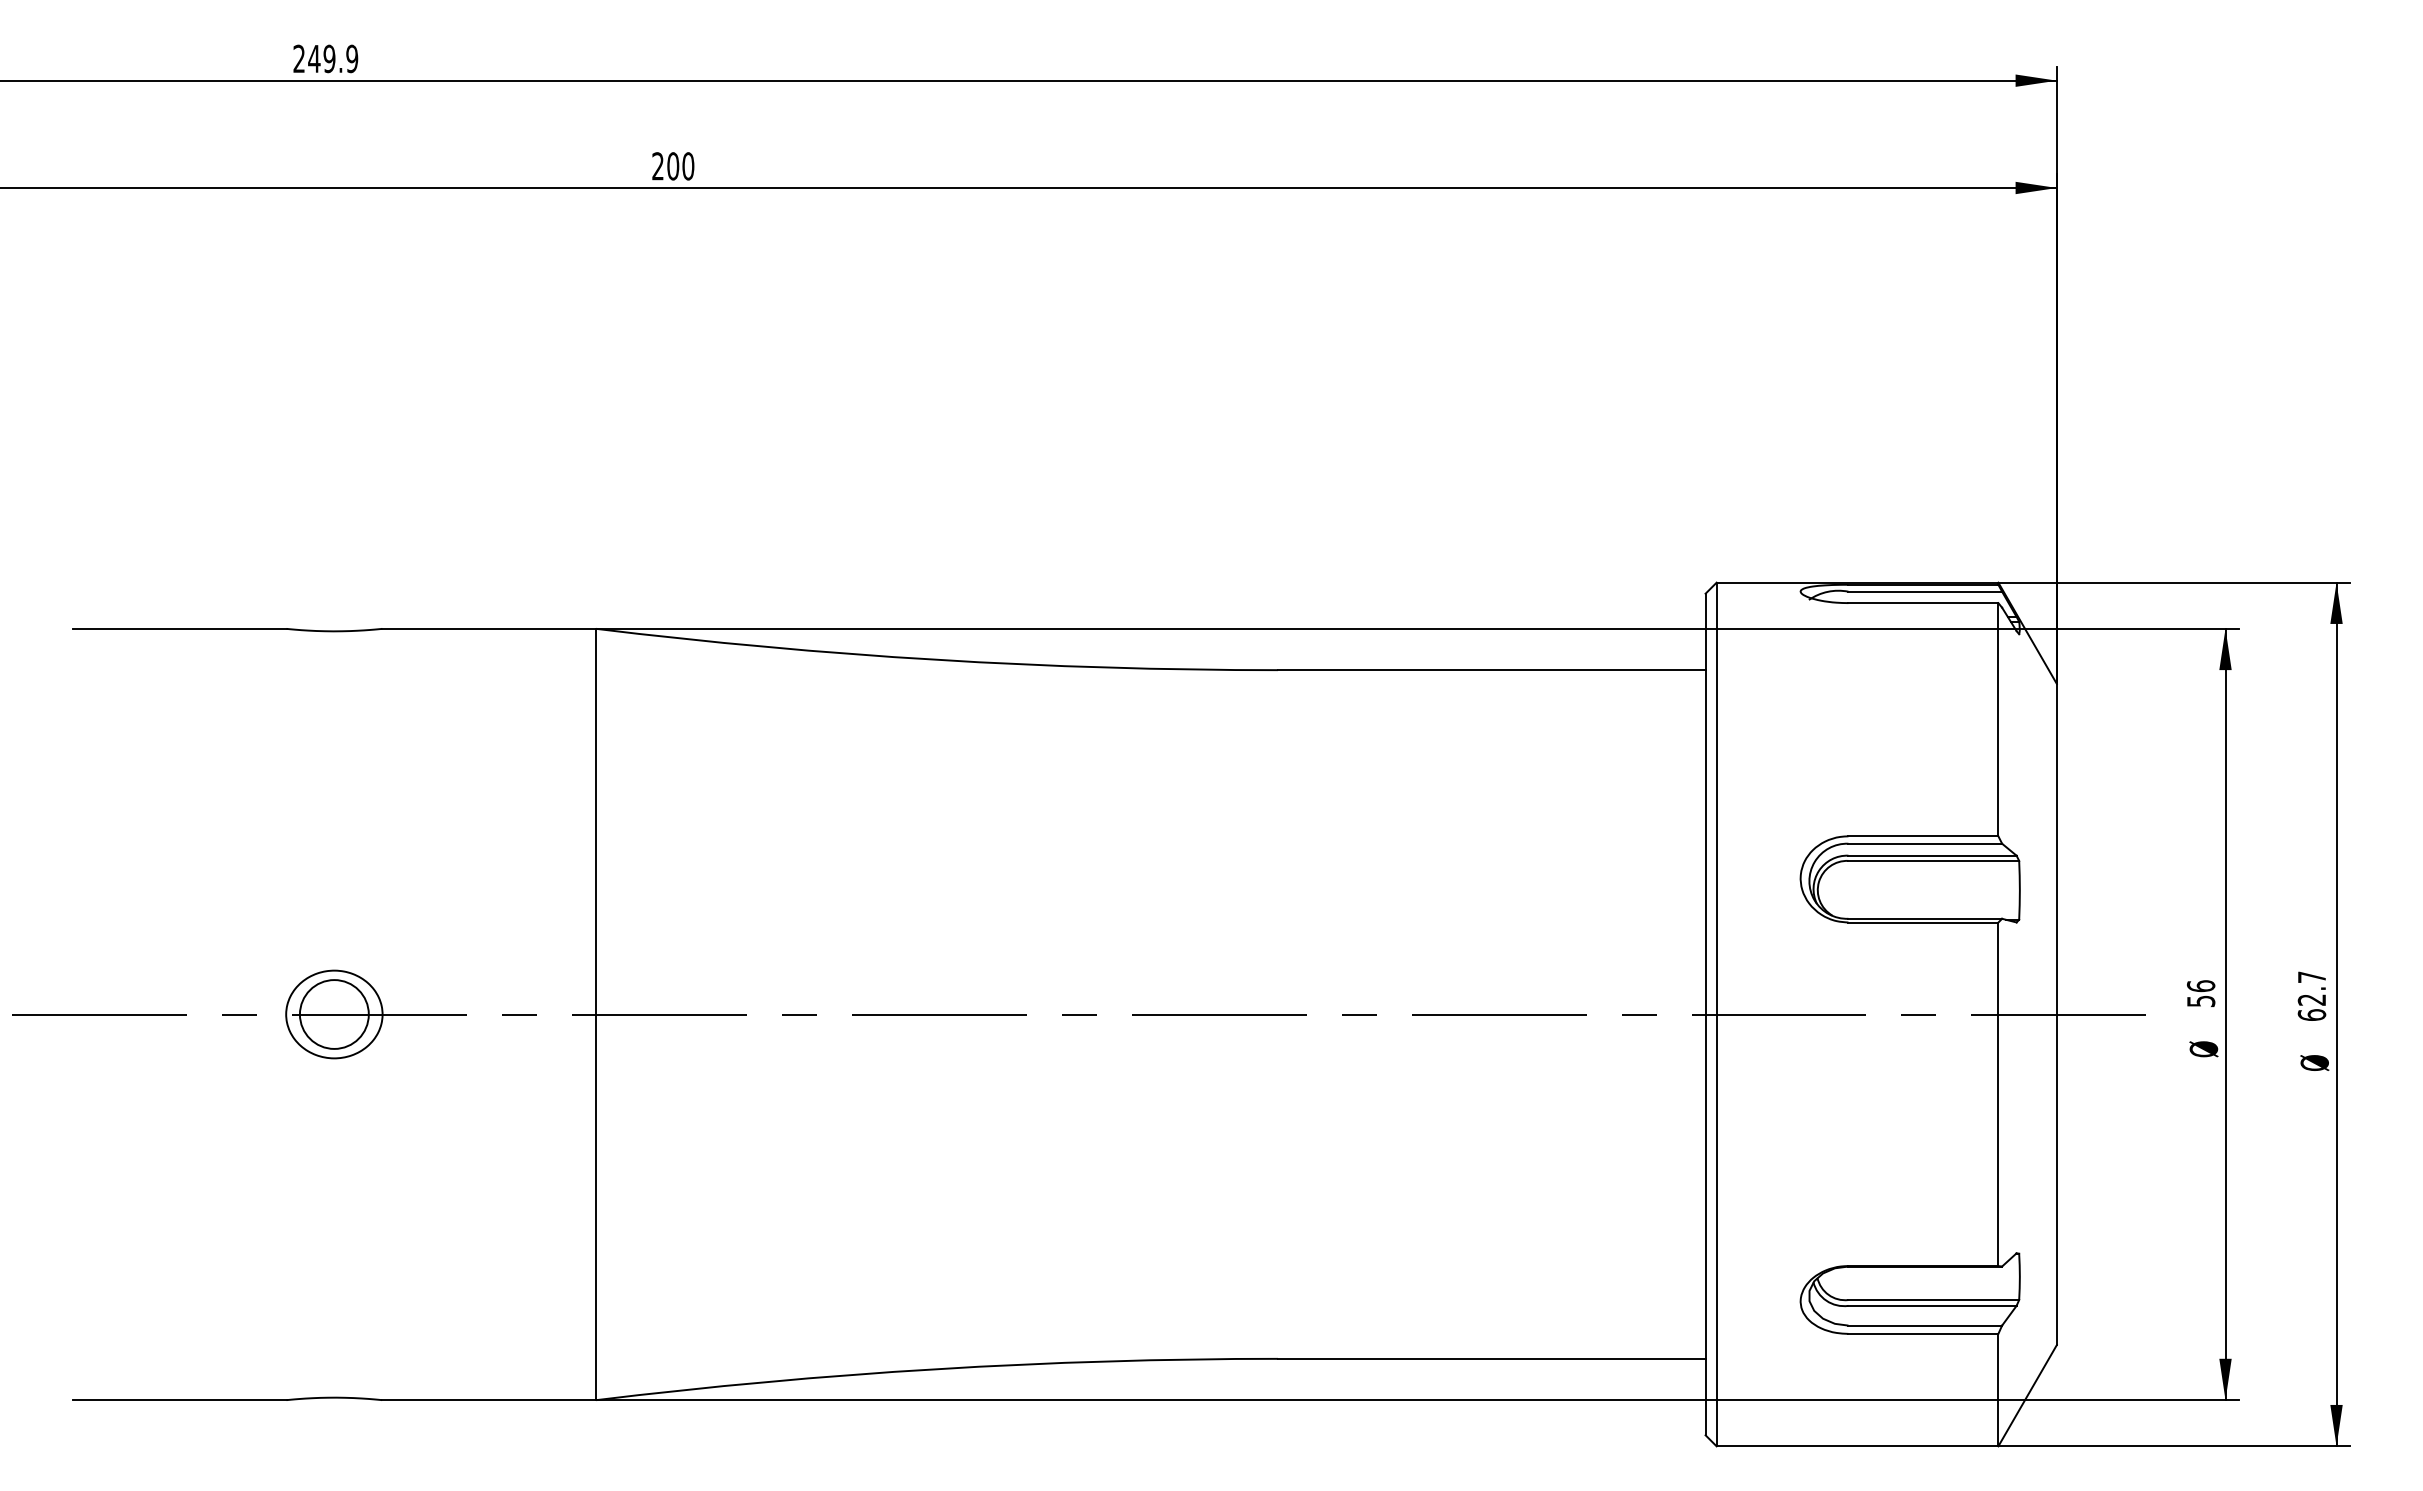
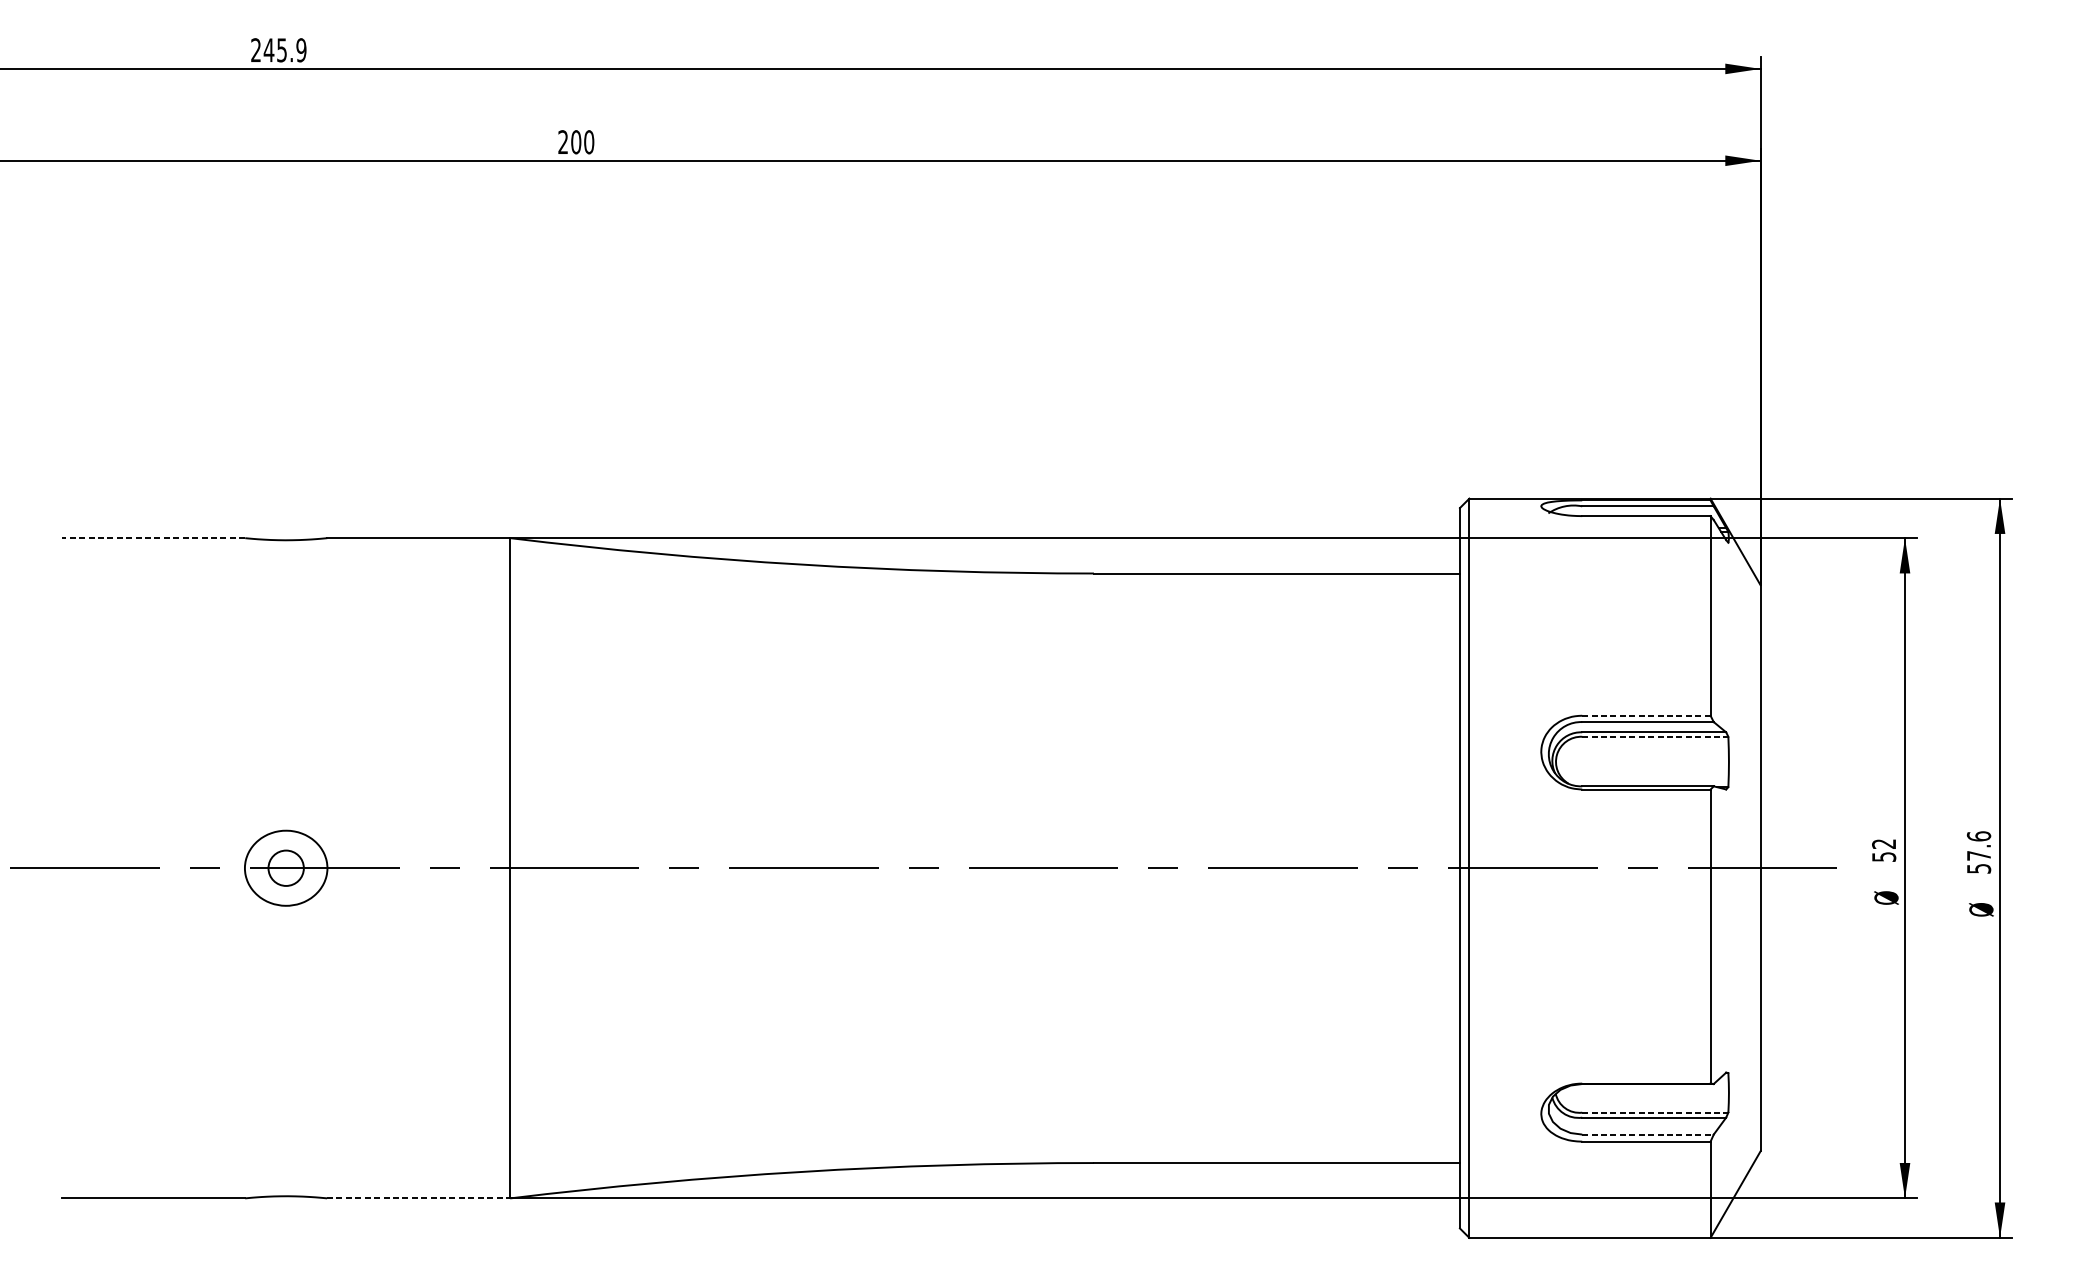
text: (329, 58) -> (282, 49), 249.9 -> 245.9
line: (179, 628) -> (153, 537), solid -> dashed
line: (1923, 836) -> (1646, 715), solid -> dashed
line: (1934, 860) -> (1655, 736), solid -> dashed
text: (2201, 986) -> (1884, 844), 56 -> 52
text: (2311, 995) -> (1978, 852), 62.7 -> 57.6
circle: (333, 1014) -> (285, 868), size x0.6
line: (1934, 1300) -> (1655, 1113), solid -> dashed
line: (1925, 1325) -> (1648, 1134), solid -> dashed
line: (489, 1400) -> (418, 1198), solid -> dashed

